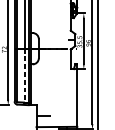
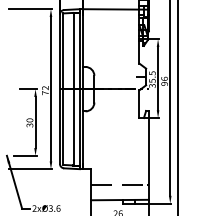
line: (24, 76) -> (74, 128), dashed -> solid
line: (67, 116) -> (134, 184), added

